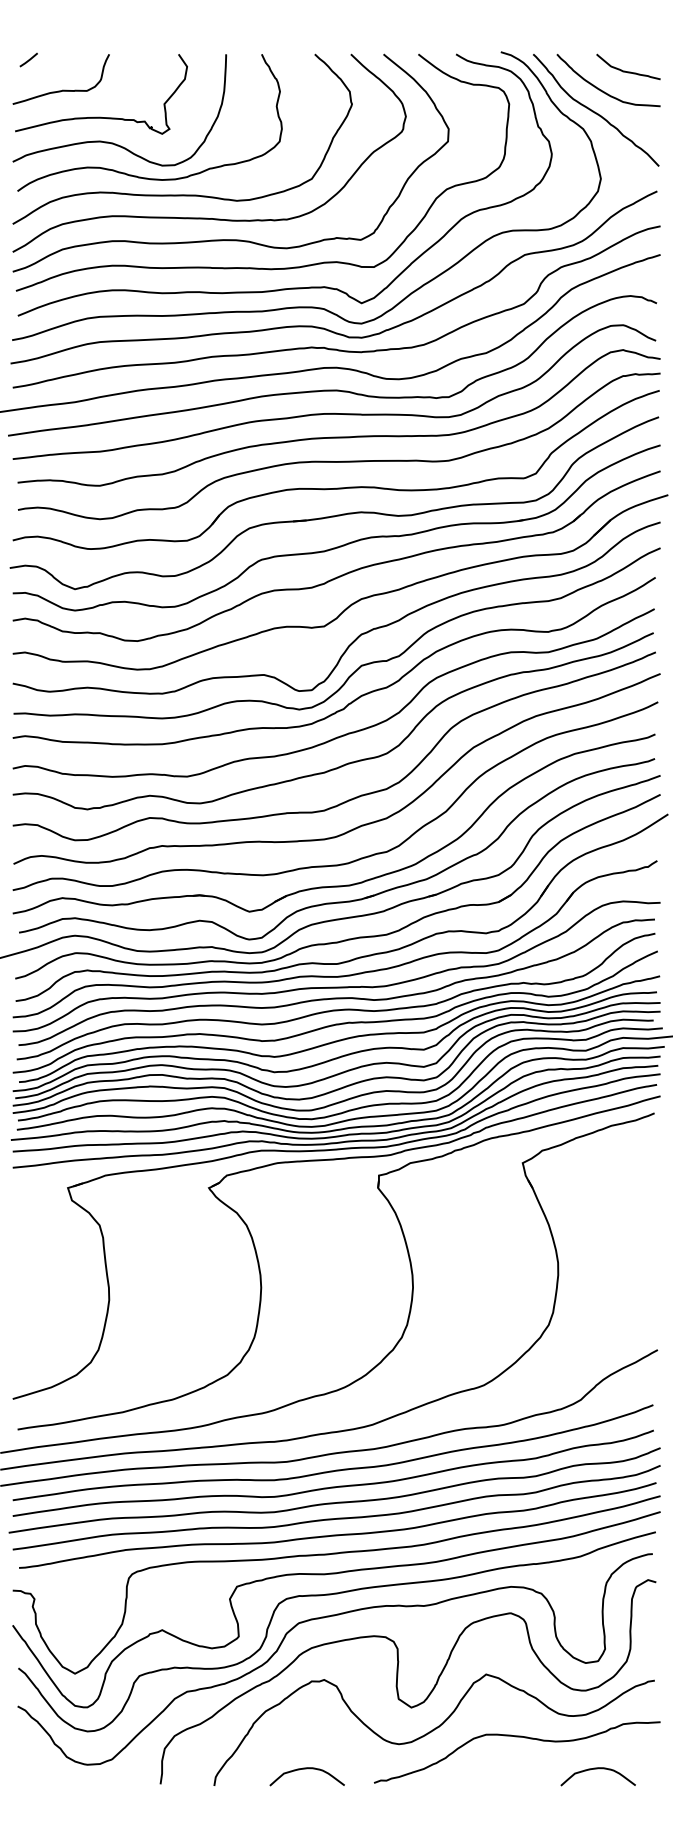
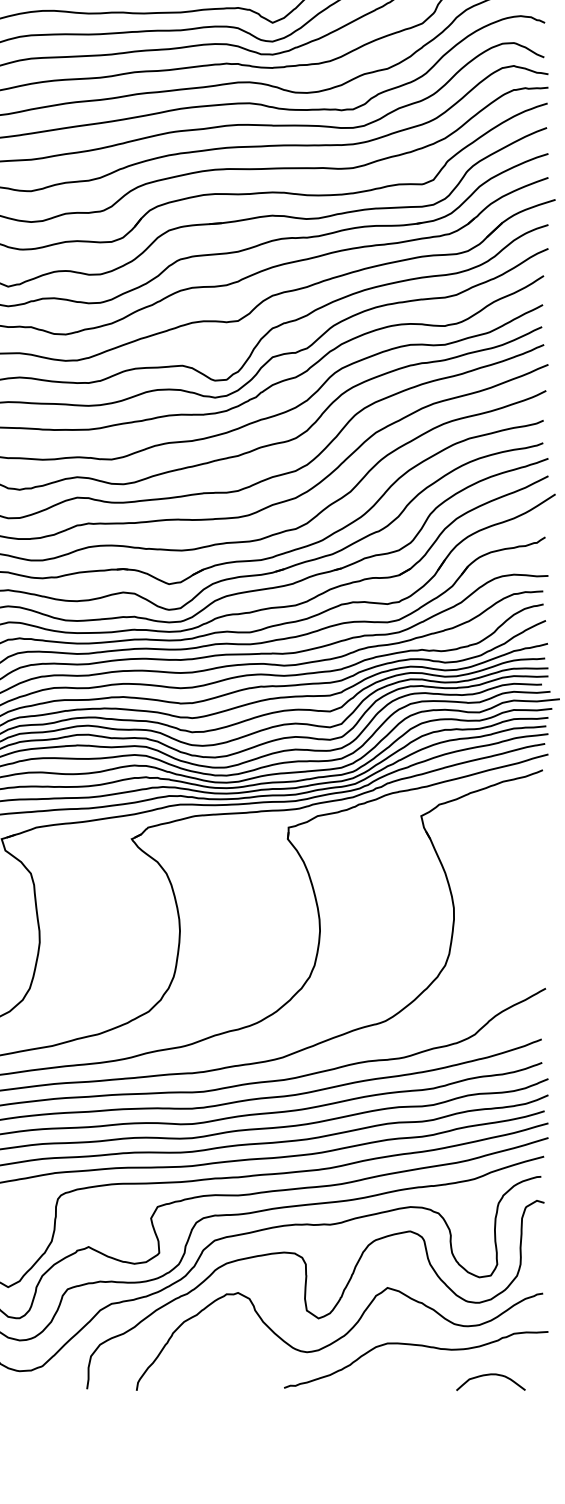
curve: (306, 1769) -> (221, 1375), removed

